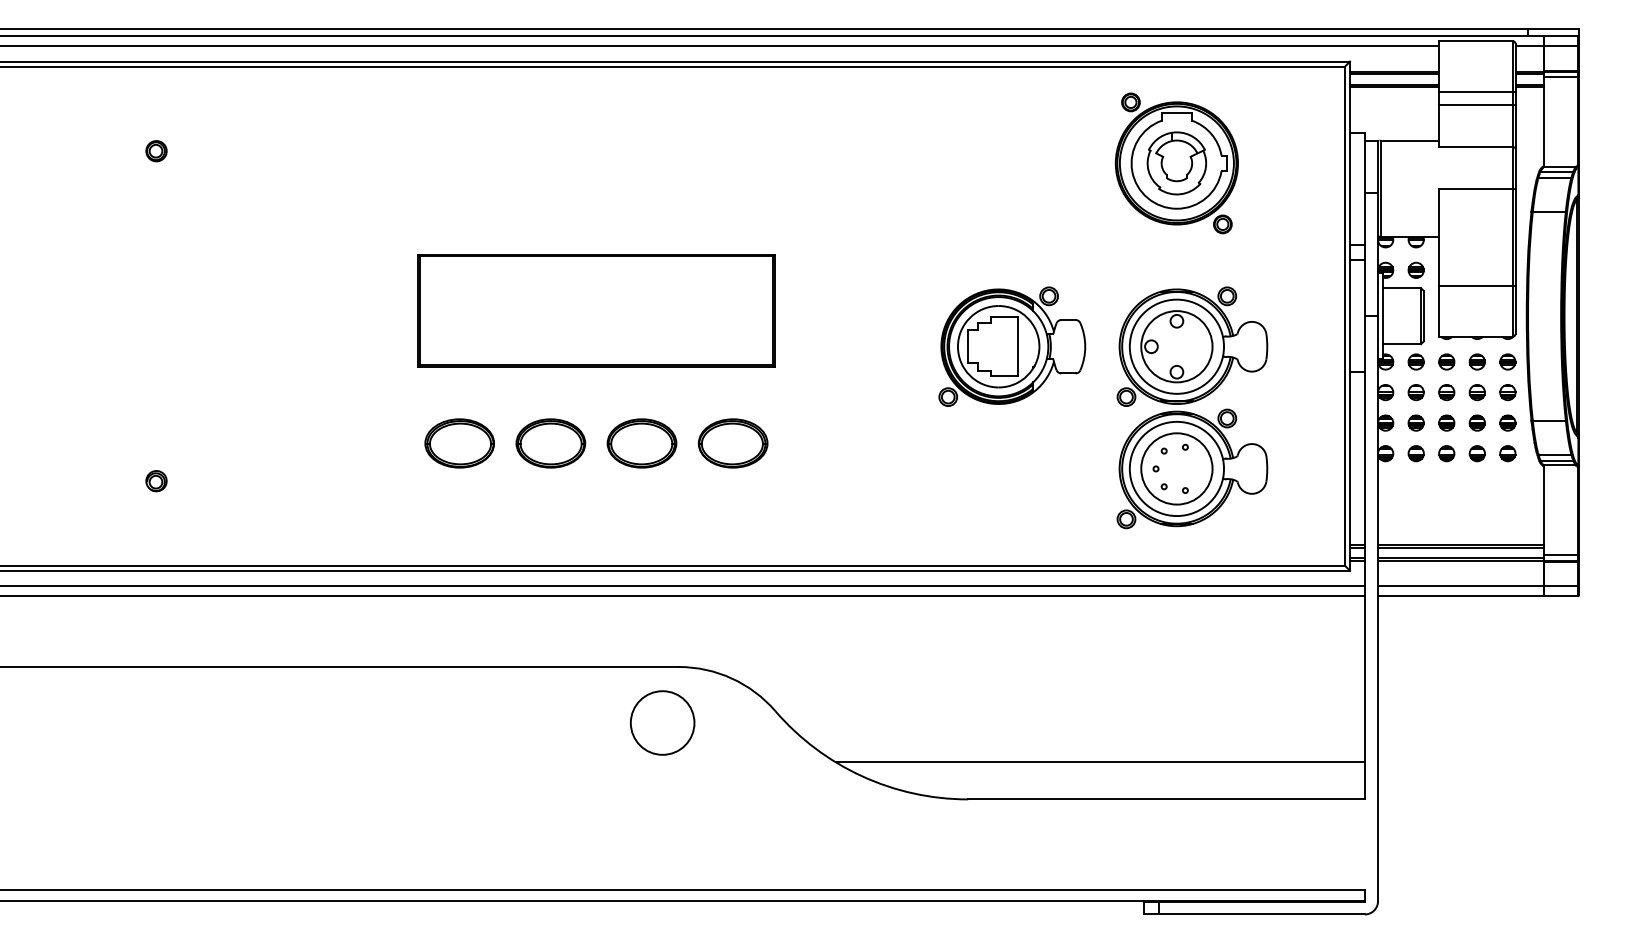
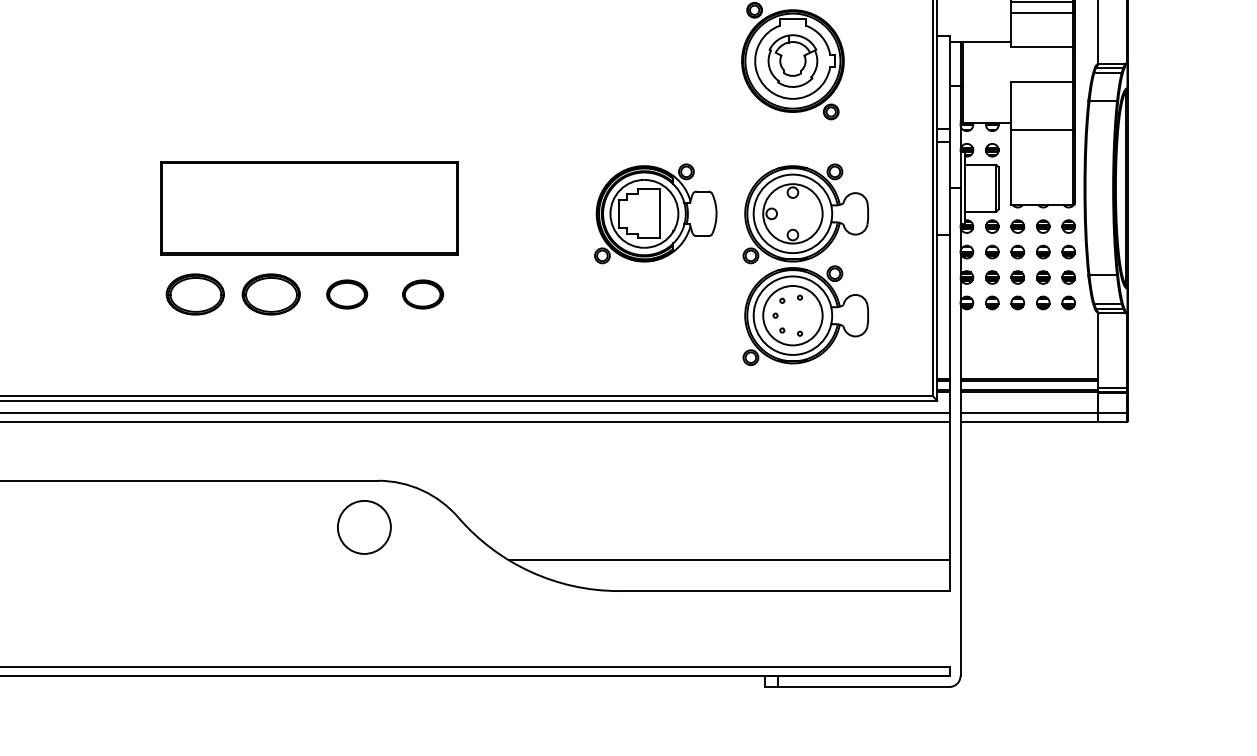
line: (1477, 285) -> (1043, 130), moved
part: (596, 310) -> (309, 207), moved
part: (641, 443) -> (346, 294), size x0.7
part: (732, 443) -> (422, 294), size x0.7

